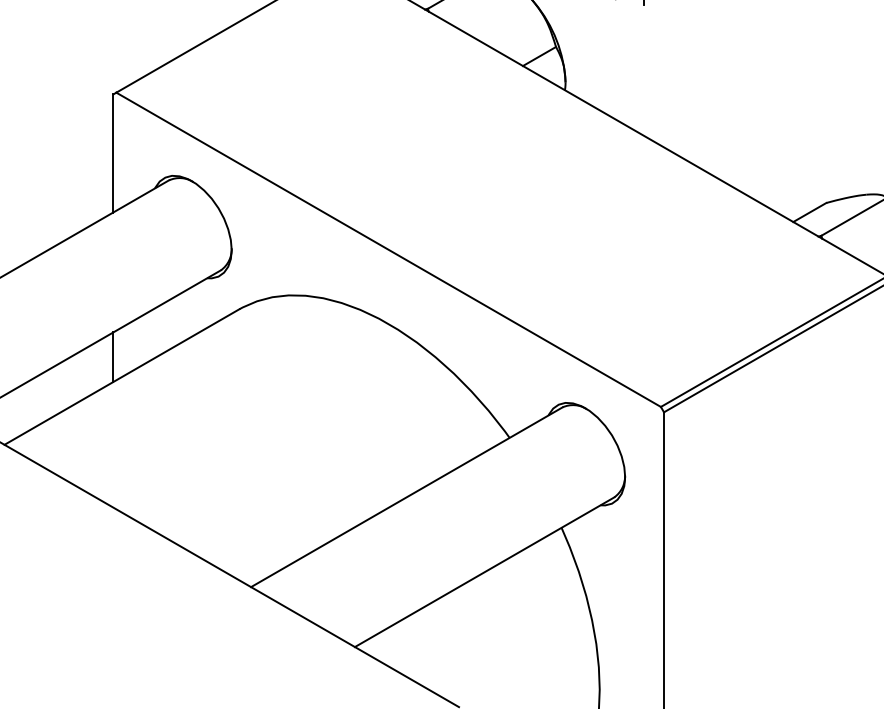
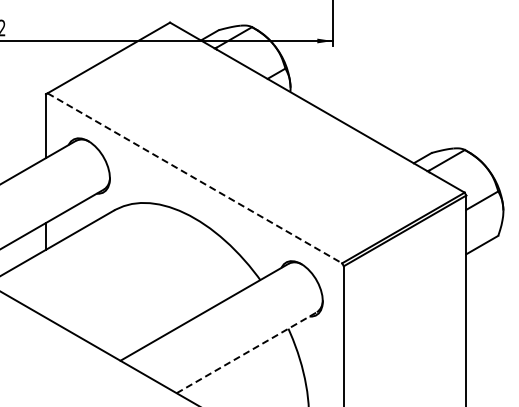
line: (389, 250) -> (195, 178), solid -> dashed
line: (485, 571) -> (247, 352), solid -> dashed

